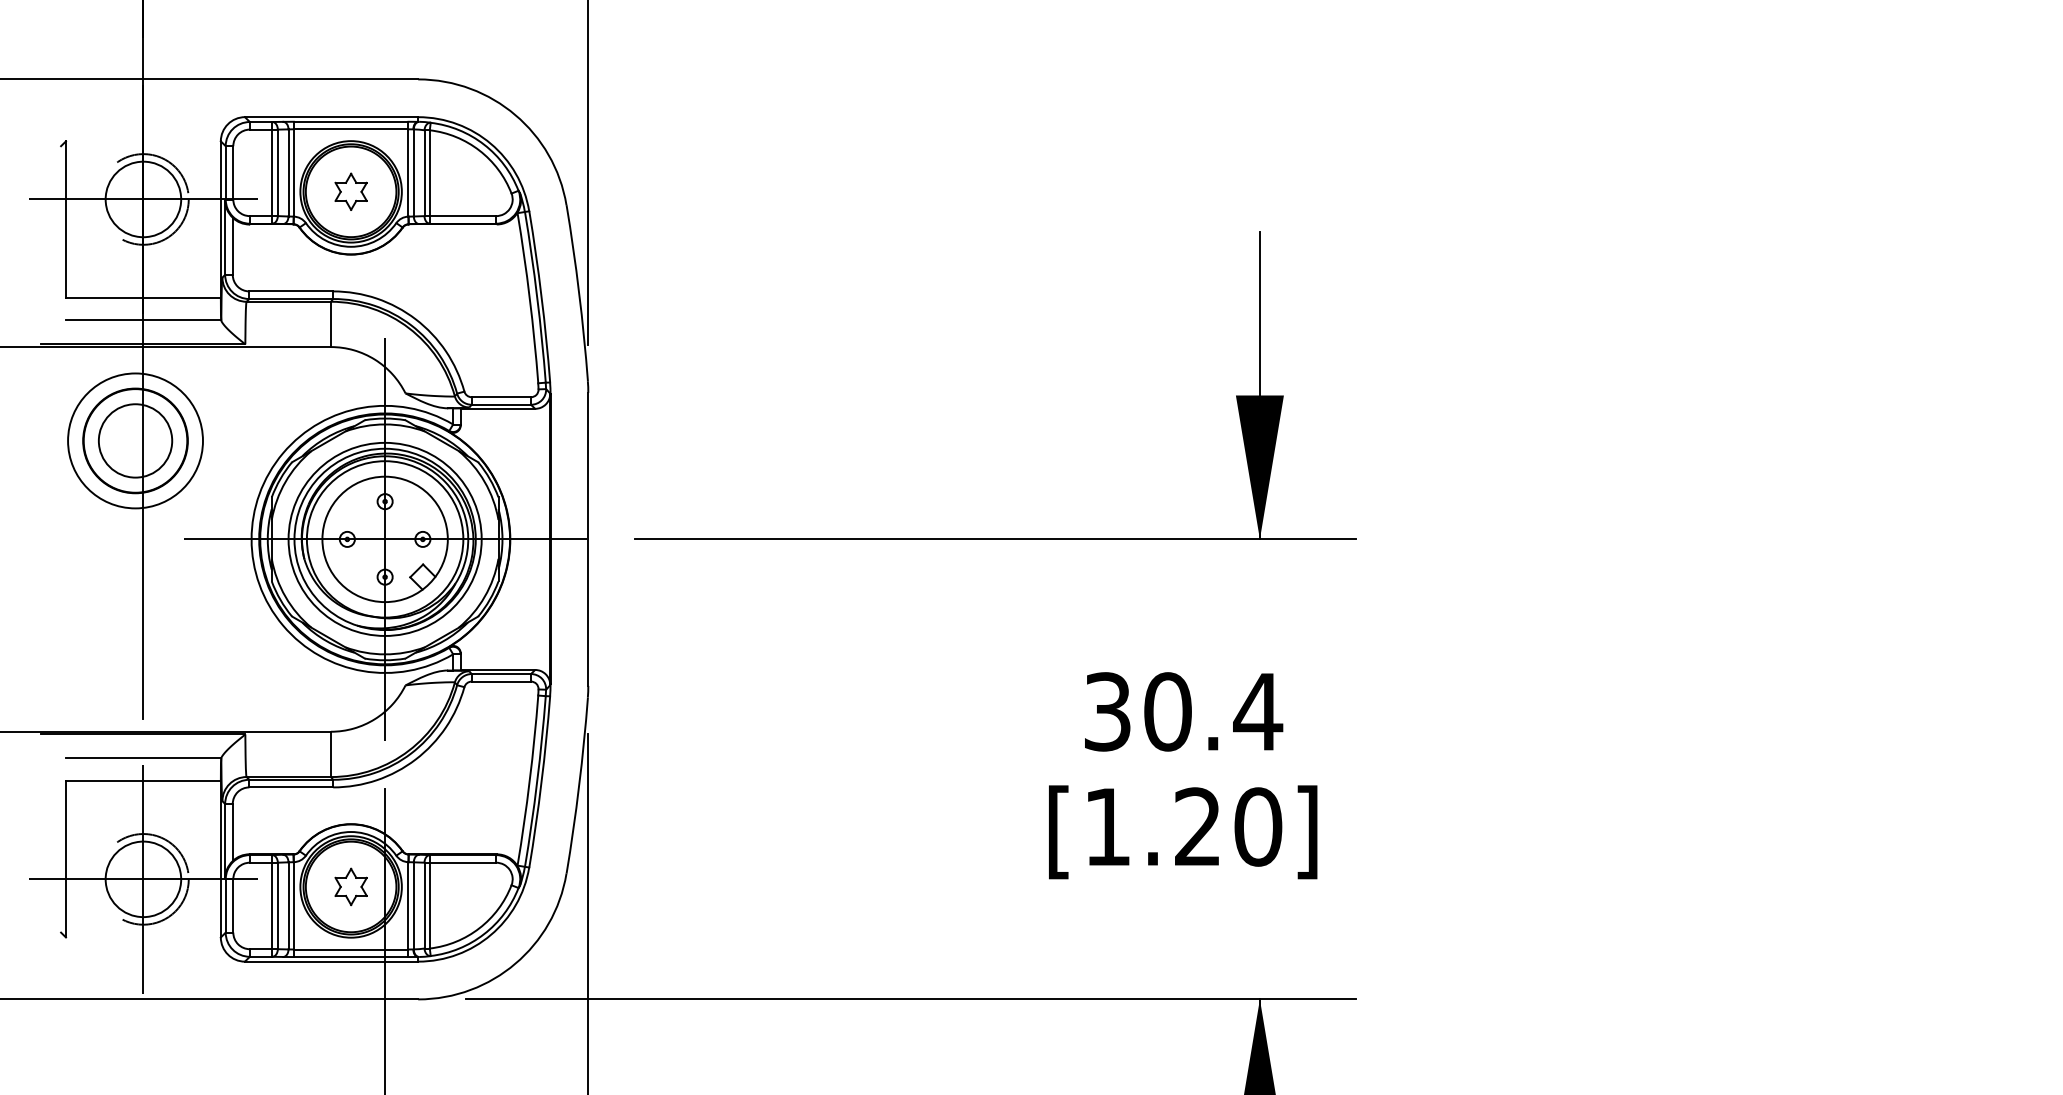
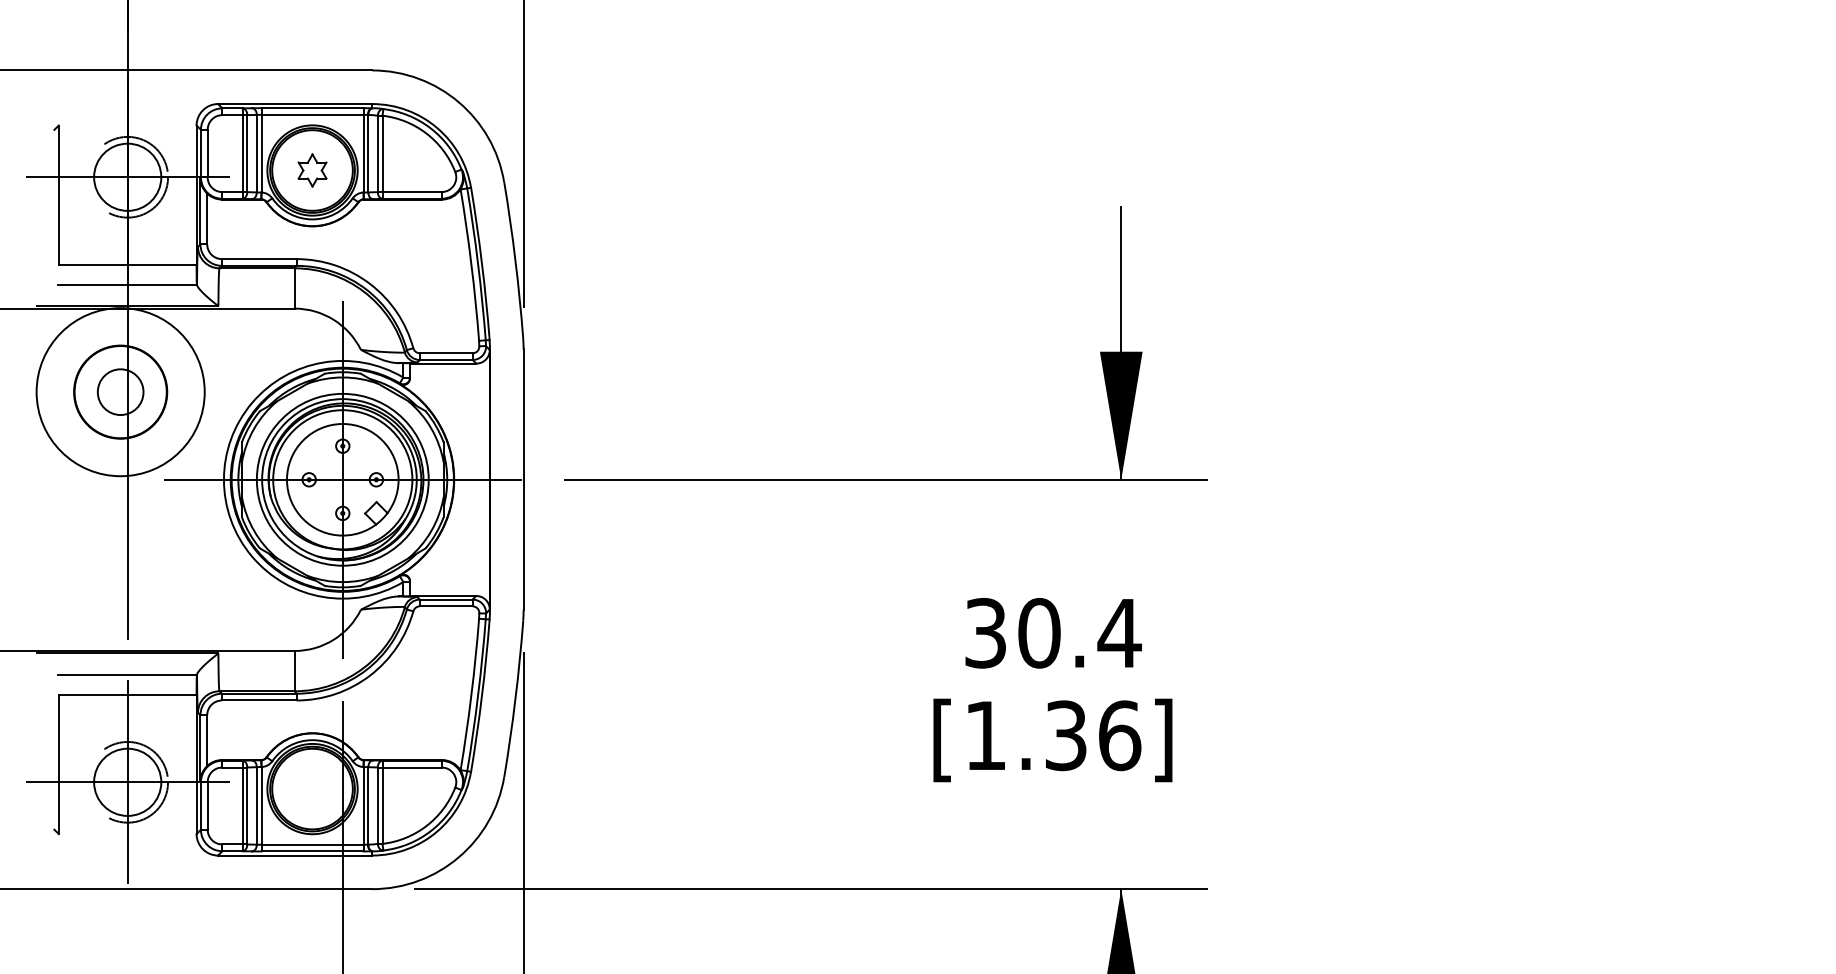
circle: (135, 440) -> (120, 391), size x0.7
circle: (135, 440) -> (120, 391), size x1.4
text: (1228, 826) -> (1093, 735), [1.20] -> [1.36]
part: (350, 886) -> (311, 788), removed

